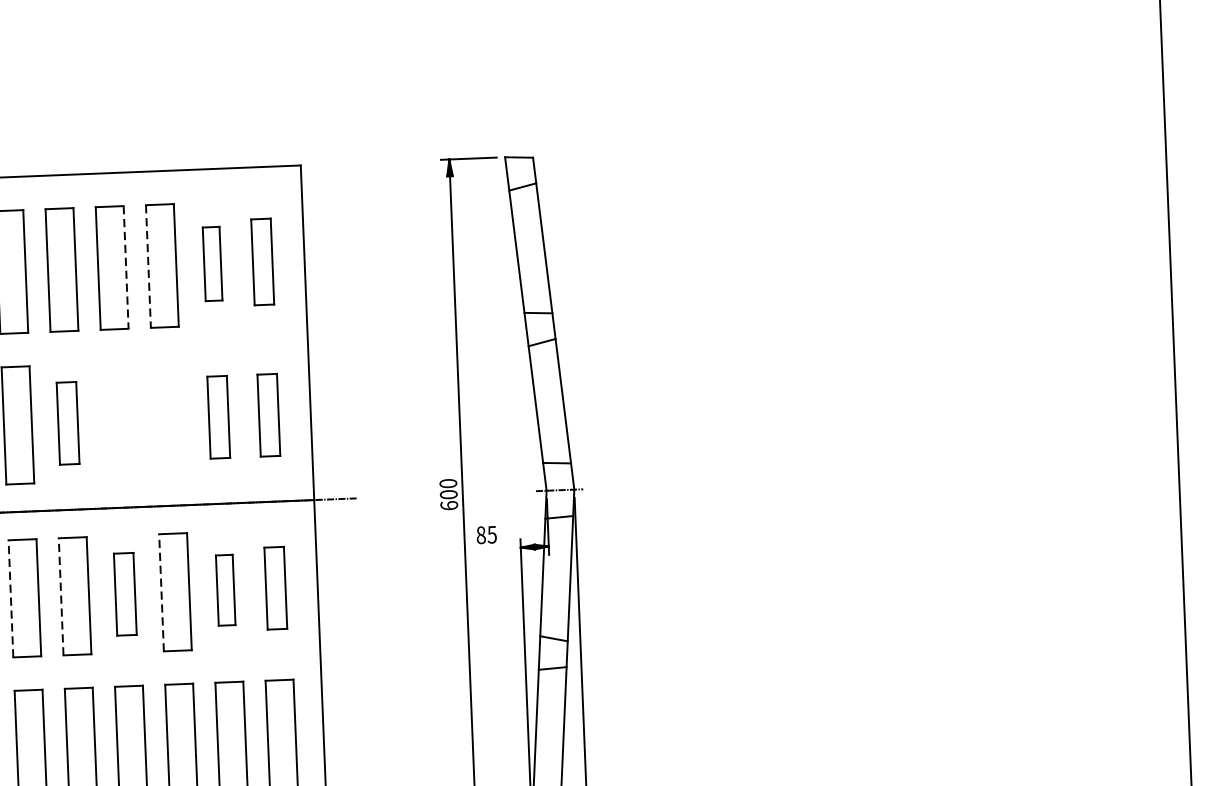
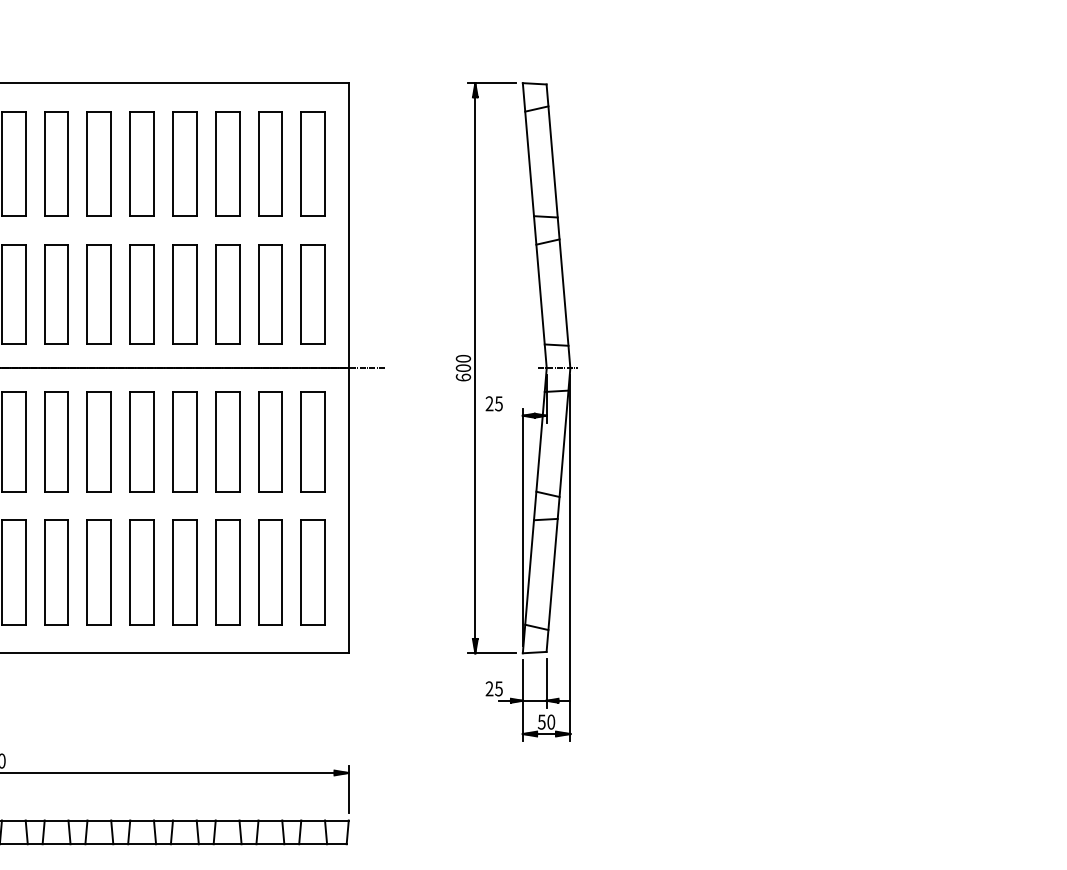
part: (261, 261) -> (312, 163), size x1.43
part: (212, 263) -> (270, 163), size x1.67
line: (148, 267) -> (215, 164), dashed -> solid
line: (125, 268) -> (196, 164), dashed -> solid
part: (268, 415) -> (312, 294), size x1.43
part: (218, 417) -> (270, 294), size x1.43
part: (168, 419) -> (227, 294), added
part: (117, 421) -> (184, 294), added
part: (67, 423) -> (141, 294), size x1.43
text: (481, 534) -> (489, 403), 85 -> 25
part: (275, 587) -> (312, 441), size x1.43
part: (225, 589) -> (270, 441), size x1.67
line: (161, 592) -> (215, 441), dashed -> solid
part: (124, 593) -> (184, 441), size x1.43
line: (61, 596) -> (130, 441), dashed -> solid
line: (10, 598) -> (87, 441), dashed -> solid

